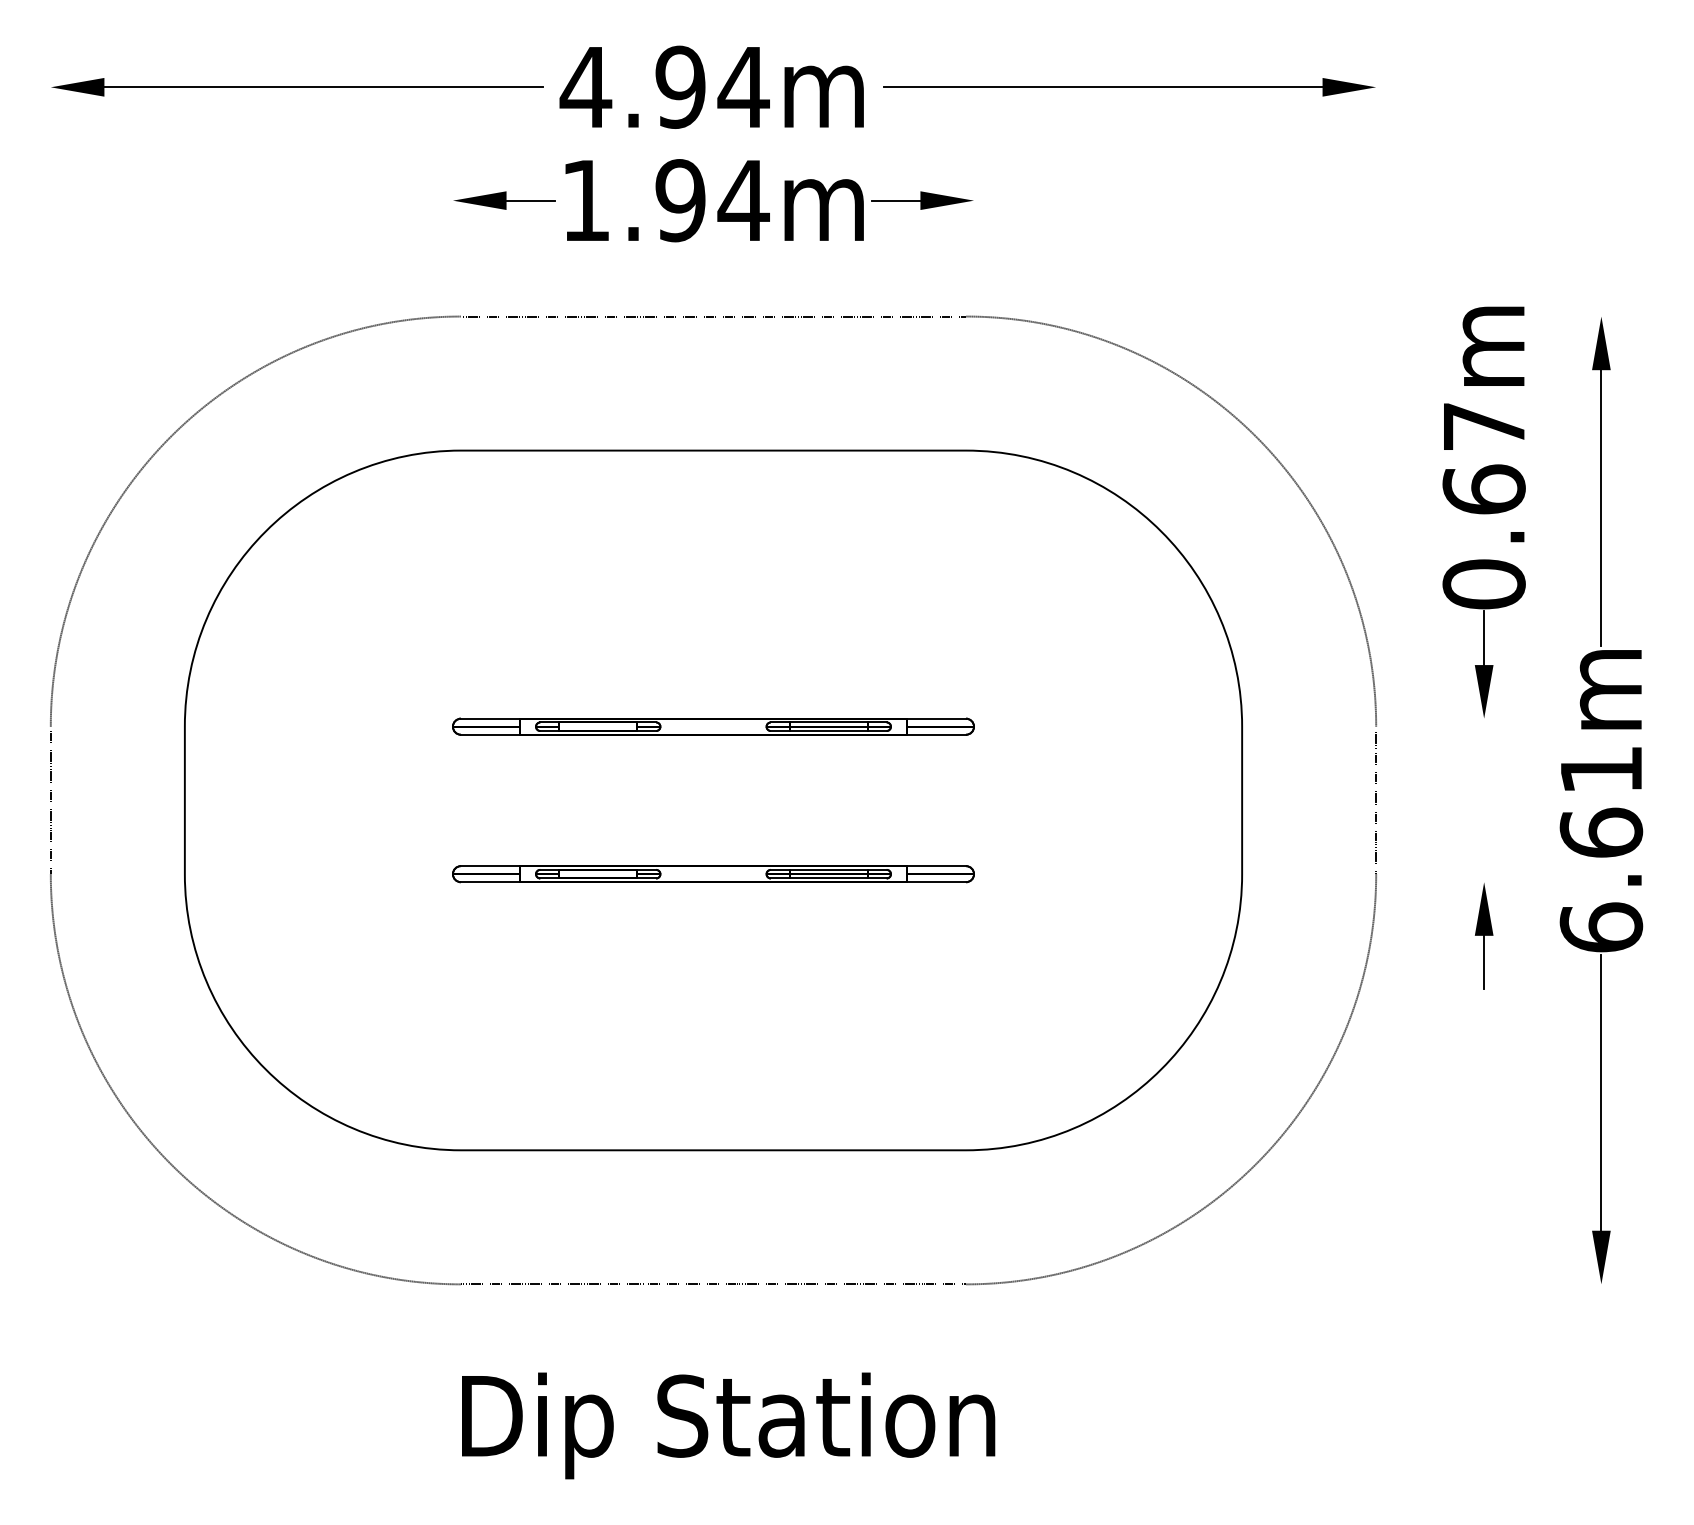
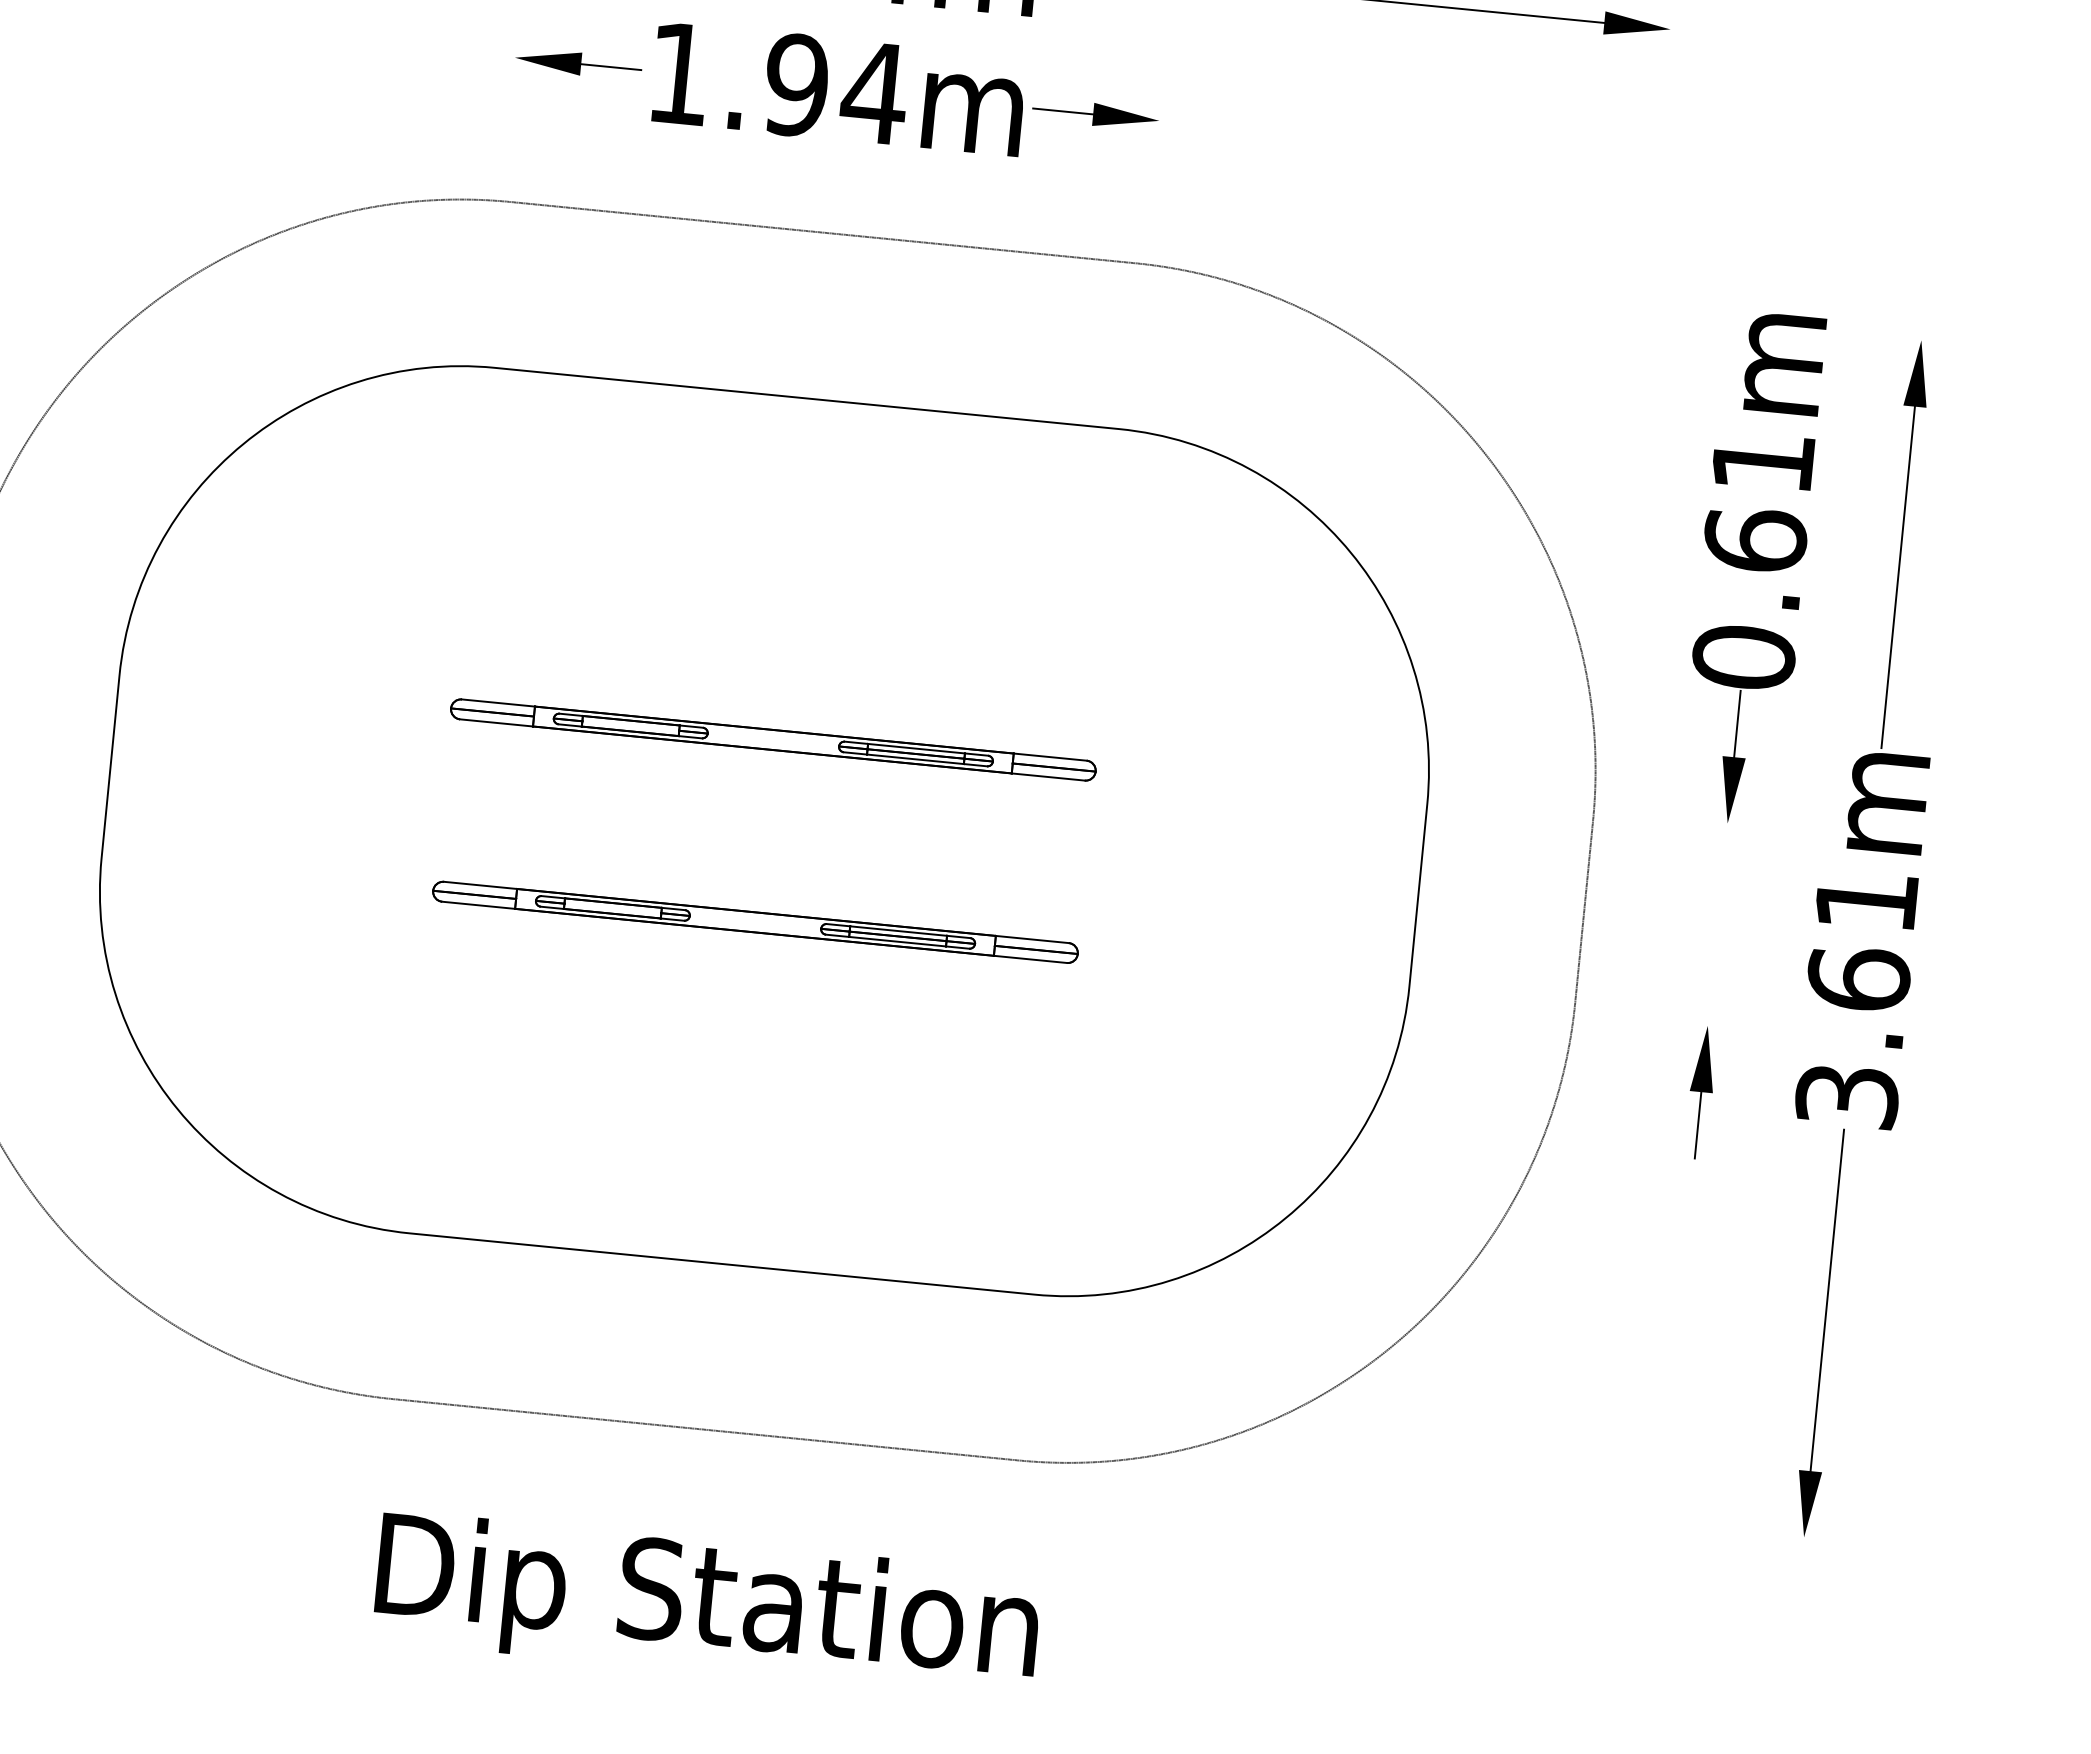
text: (1484, 426) -> (1763, 462), 0.67m -> 0.61m
text: (1601, 927) -> (1847, 1096), 6.61m -> 3.61m

